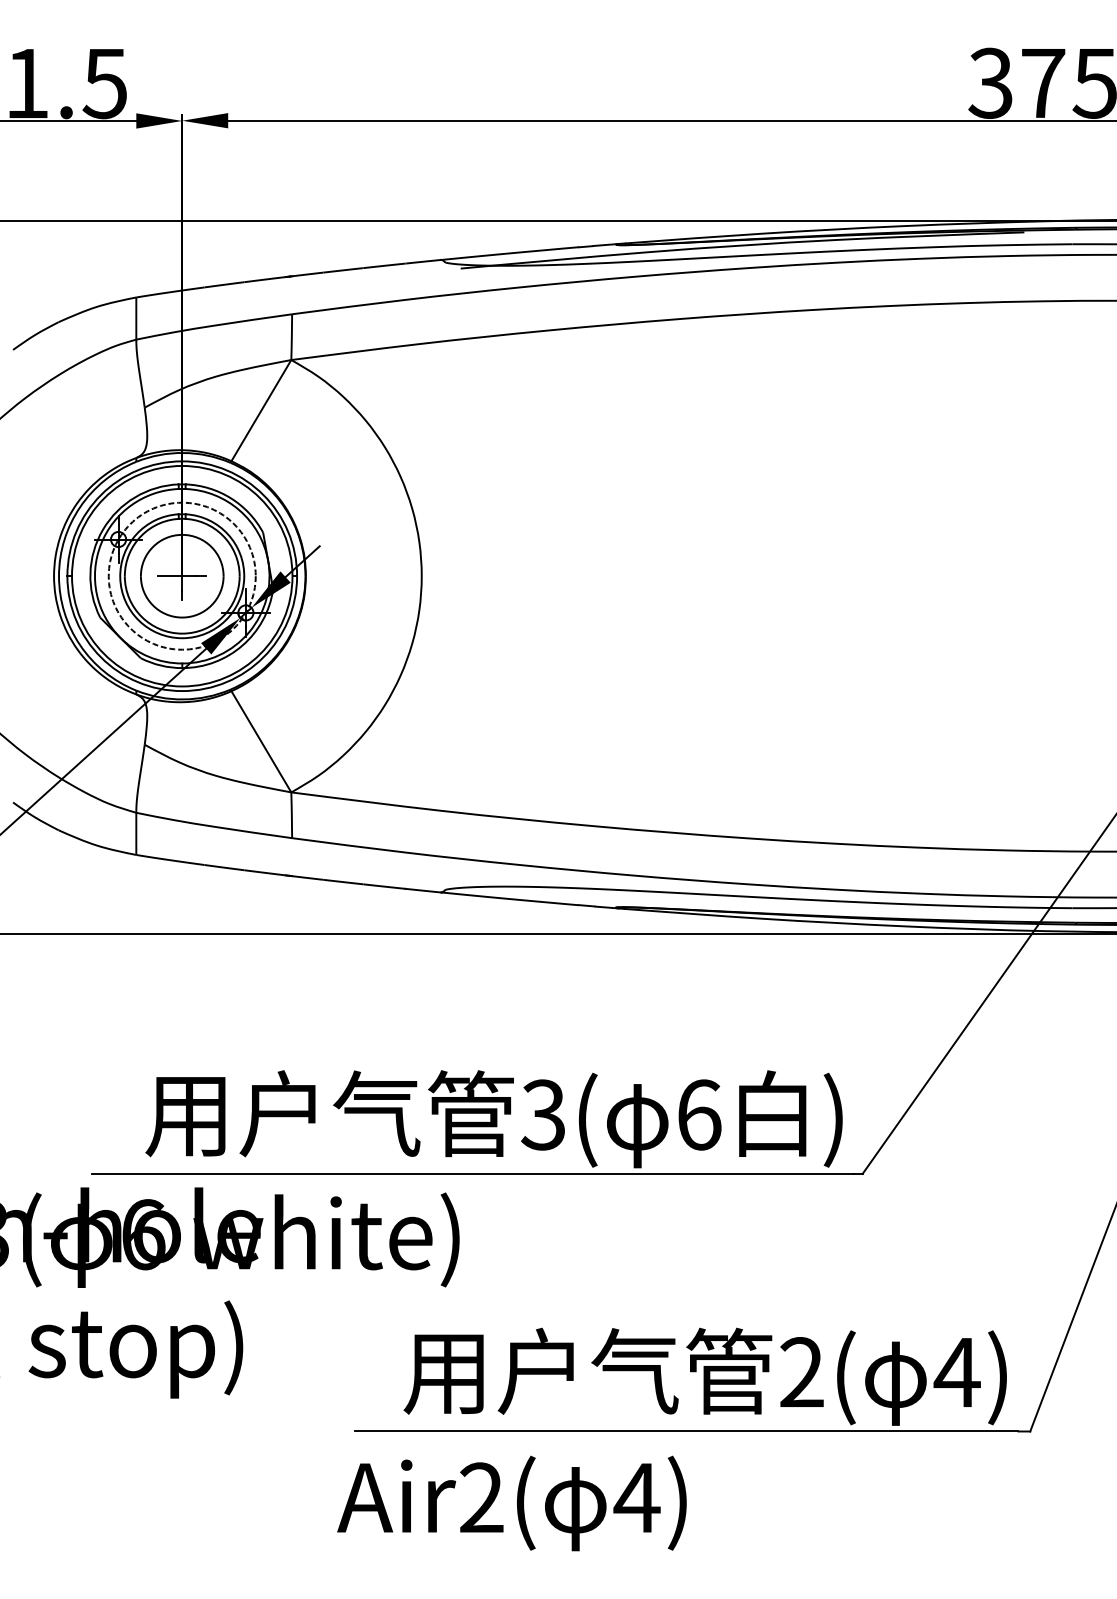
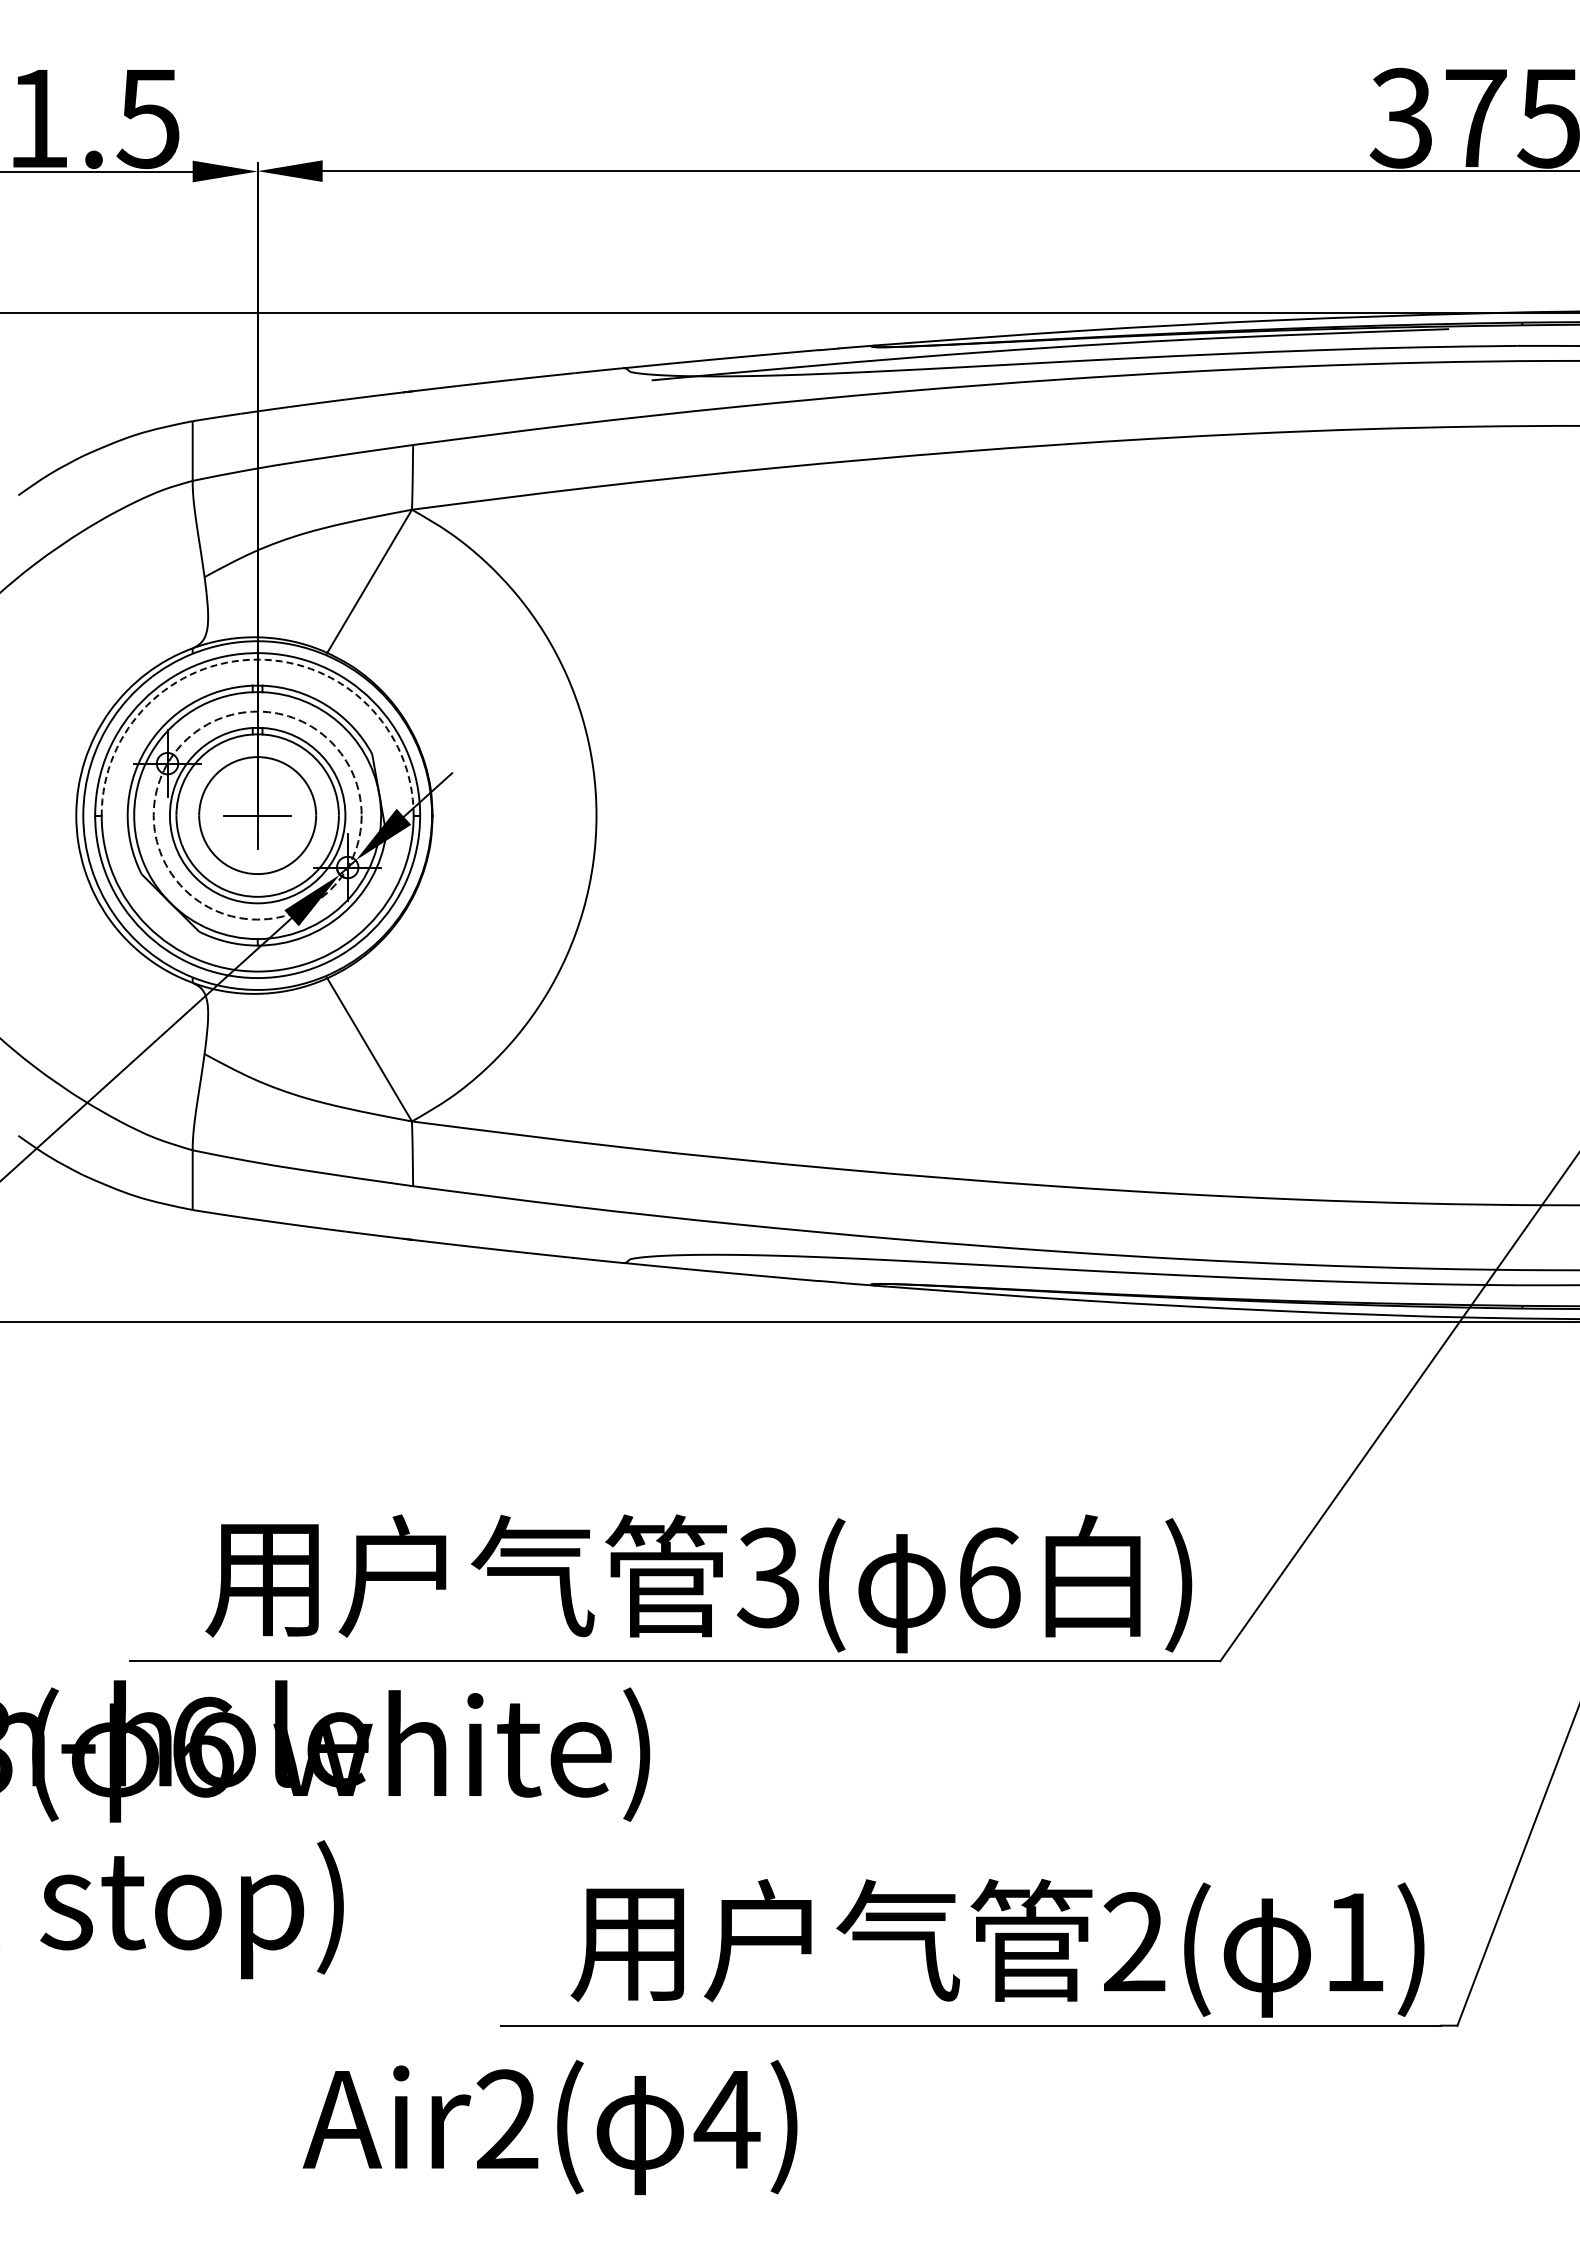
arc: (182, 465) -> (257, 659), solid -> dashed
text: (956, 1372) -> (1353, 1942), 4) -> 1)
text: (511, 1503) -> (549, 2127), moved

